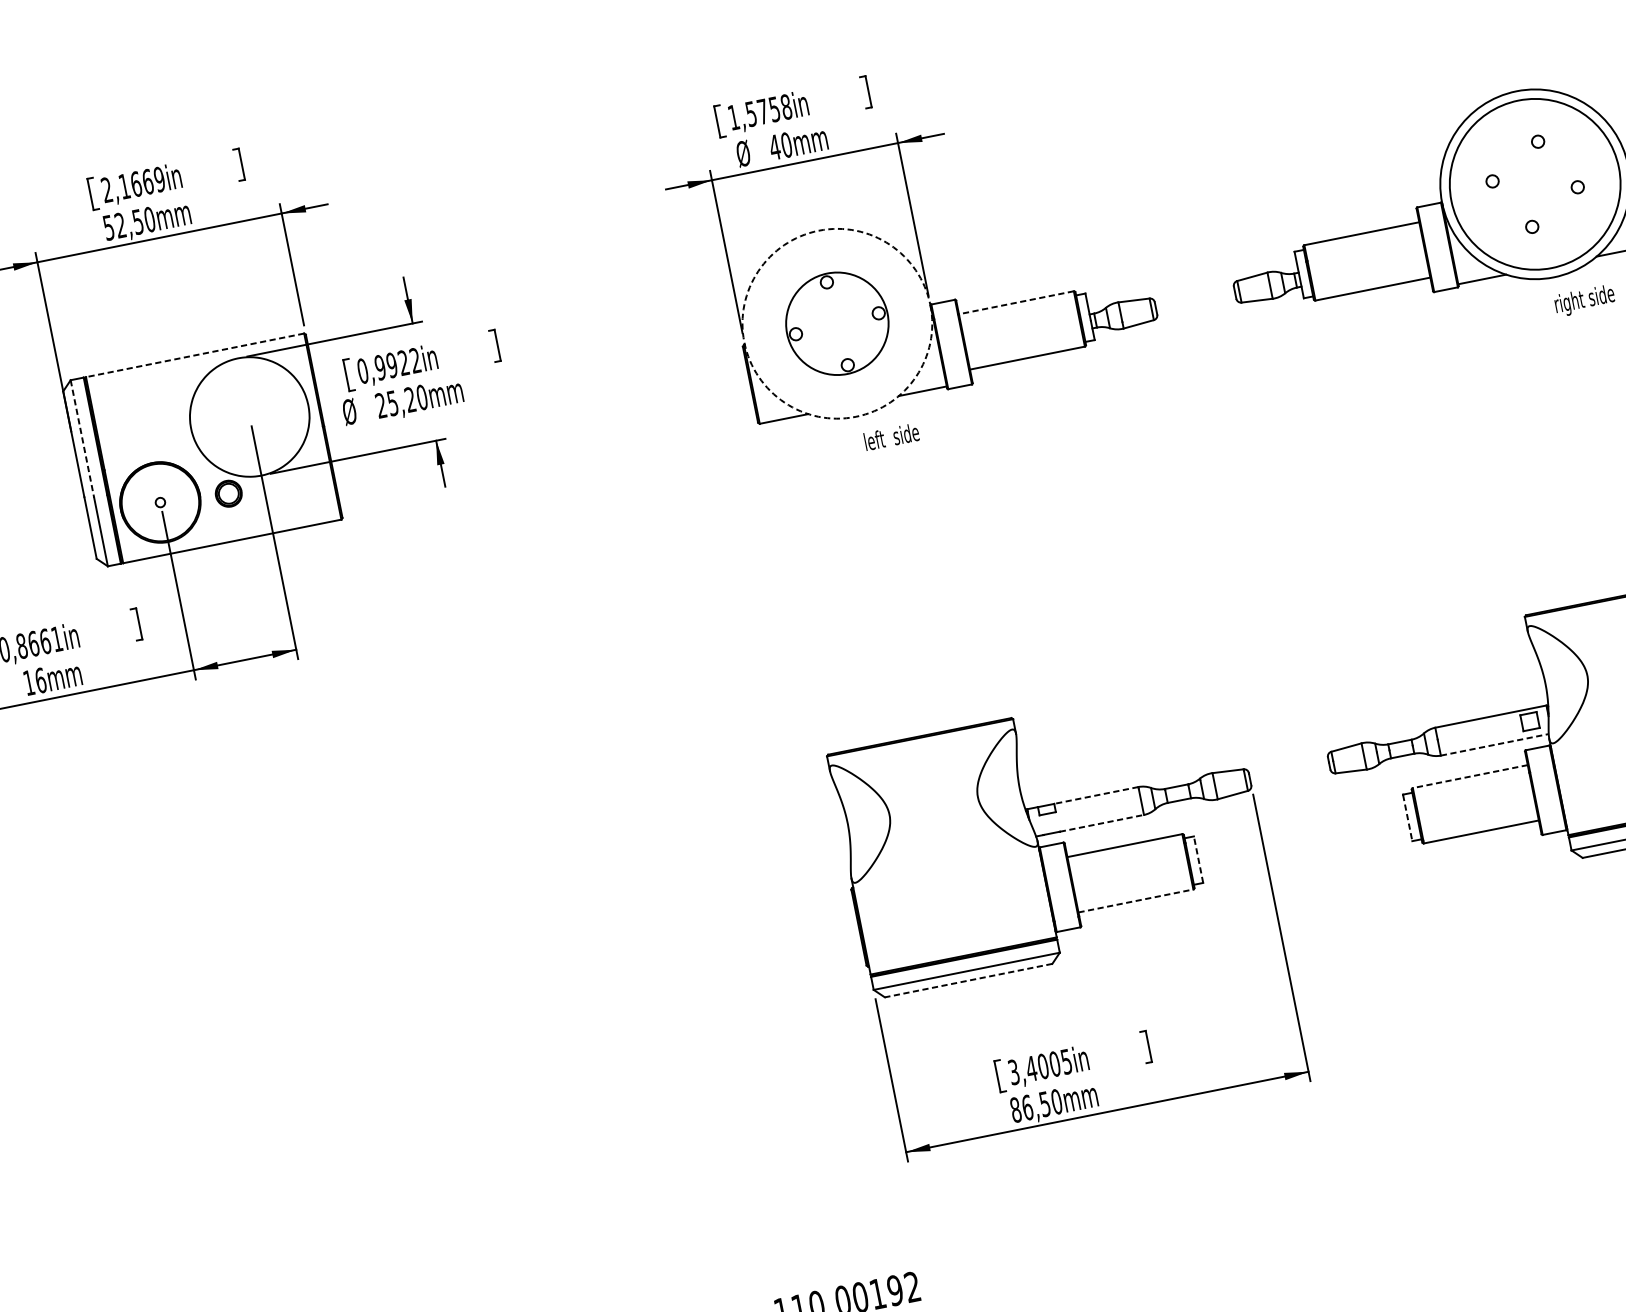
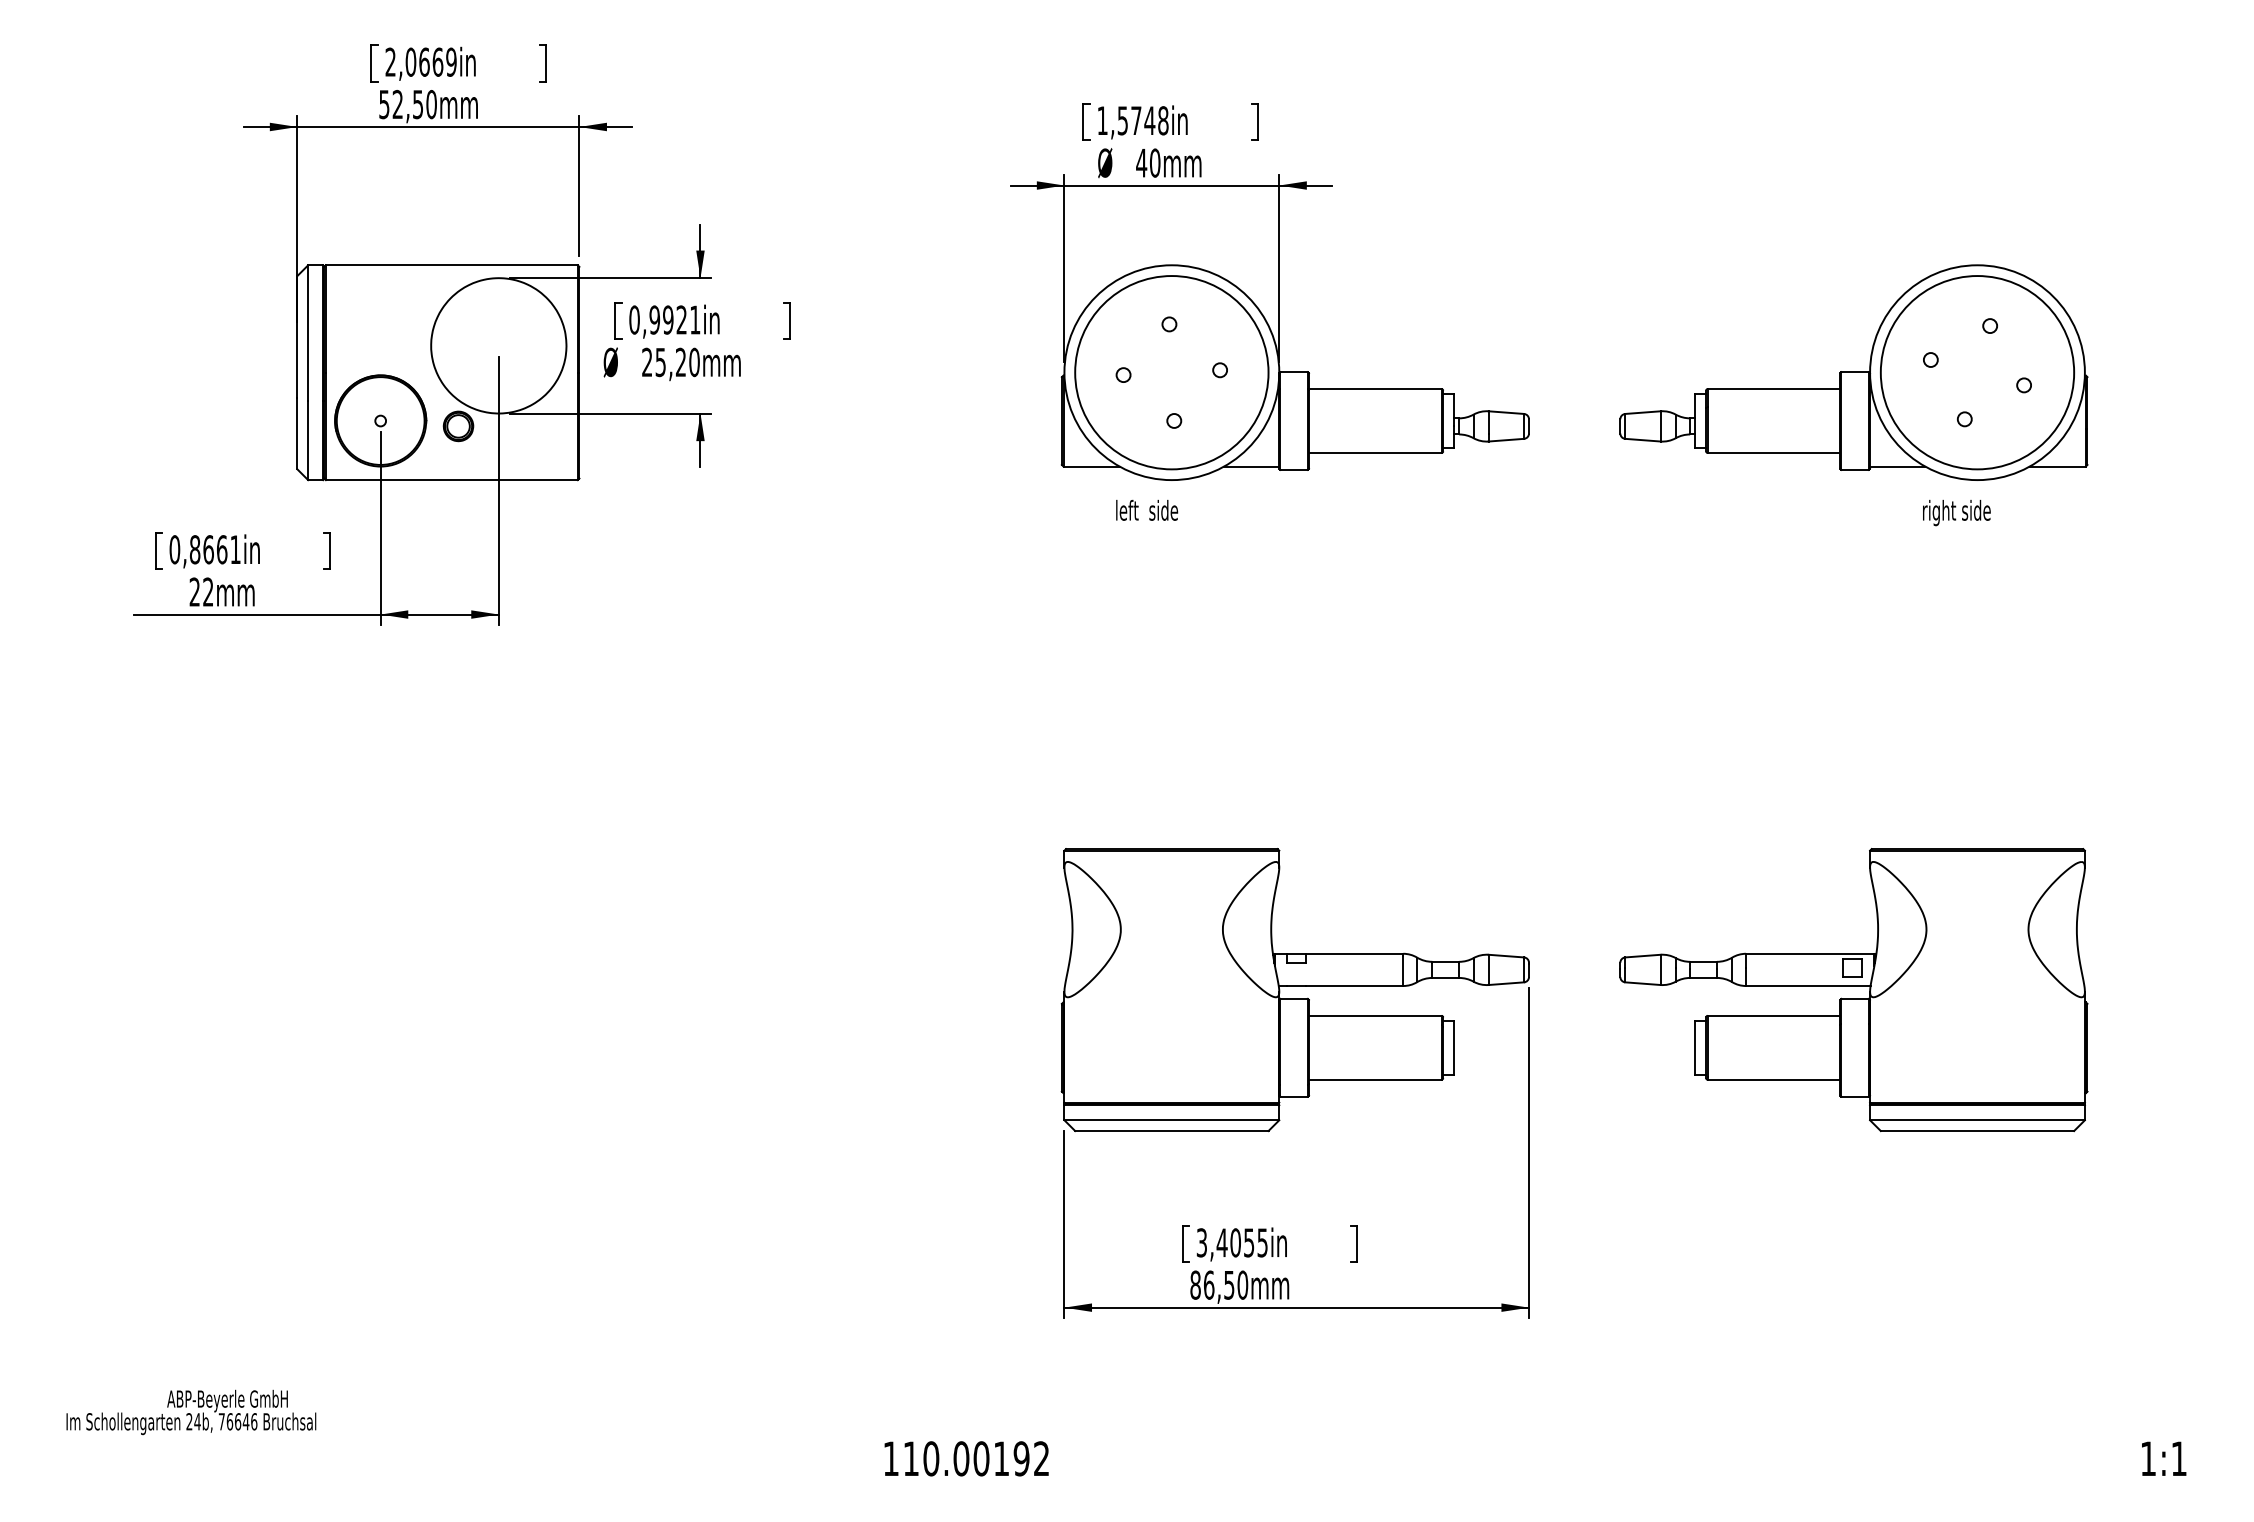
text: (774, 109) -> (1149, 120), 1,5758in -> 1,5748in
text: (124, 186) -> (410, 61), 2,1669in -> 2,0669in
text: (1584, 300) -> (1956, 512), moved
line: (1015, 303) -> (1374, 389), dashed -> solid
circle: (837, 323) -> (1171, 372), dashed -> solid
circle: (837, 323) -> (1171, 372), size x1.67
line: (194, 355) -> (451, 265), dashed -> solid
text: (415, 360) -> (695, 319), 0,9922in -> 0,9921in
text: (891, 436) -> (1147, 509), moved
line: (82, 439) -> (308, 333), dashed -> solid
text: (34, 681) -> (201, 591), 16mm -> 22mm
line: (1495, 745) -> (1808, 986), dashed -> solid
line: (1469, 776) -> (1773, 1015), dashed -> solid
line: (1096, 795) -> (1354, 953), dashed -> solid
line: (1407, 817) -> (1695, 1047), dashed -> solid
line: (1101, 823) -> (1354, 986), dashed -> solid
line: (1198, 859) -> (1453, 1047), dashed -> solid
line: (1136, 900) -> (1375, 1079), dashed -> solid
line: (968, 981) -> (1171, 1131), dashed -> solid
text: (1055, 1063) -> (1249, 1242), 3,4005in -> 3,4055in

